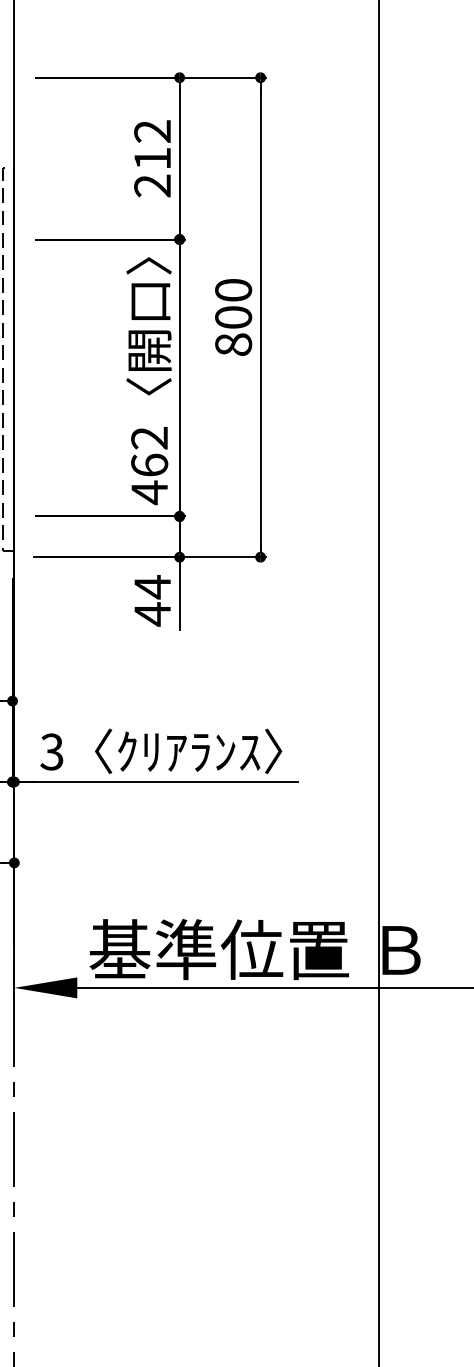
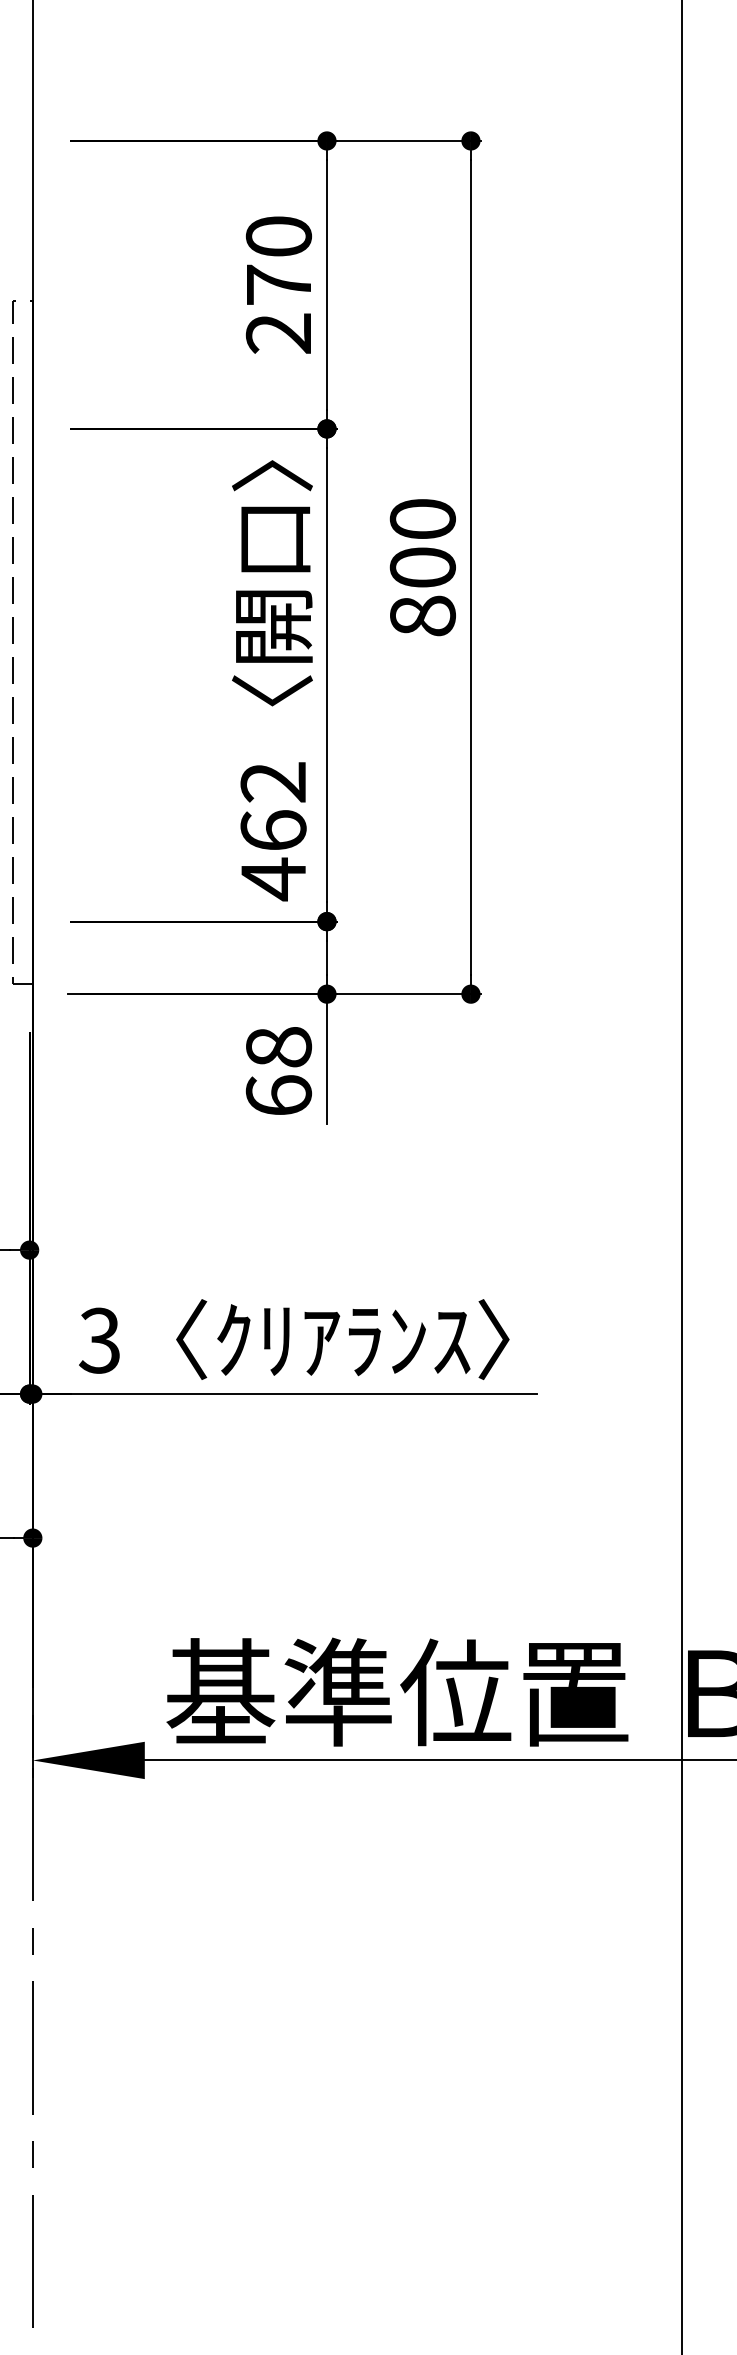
text: (152, 144) -> (278, 259), 212 -> 270
text: (152, 600) -> (278, 1071), 44 -> 68

